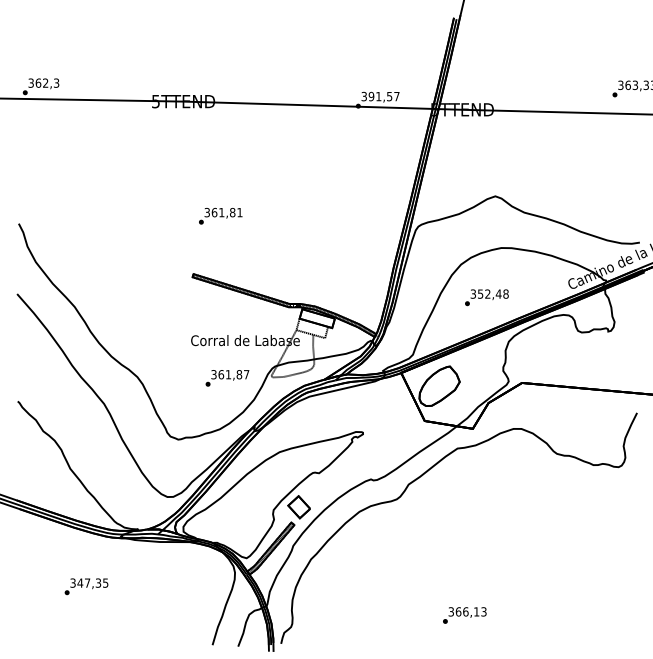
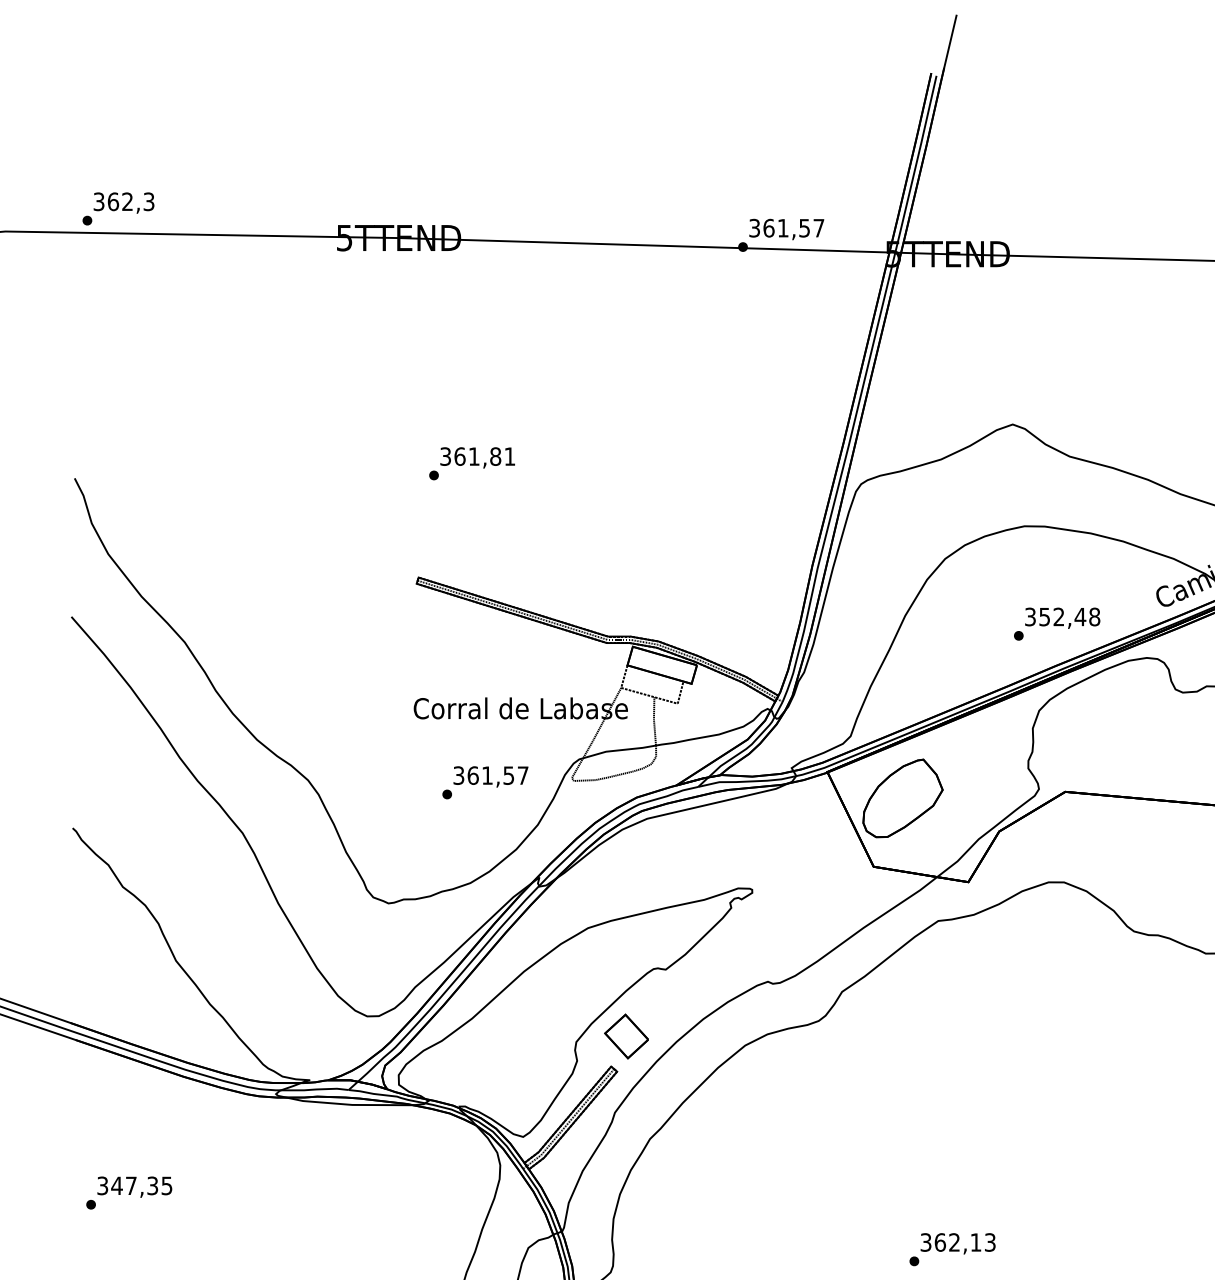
text: (371, 96) -> (768, 228), 391,57 -> 361,57
text: (486, 297) -> (1056, 623), moved
text: (239, 374) -> (509, 775), 361,87 -> 361,57
text: (86, 586) -> (129, 1192), moved
text: (465, 611) -> (953, 1241), 366,13 -> 362,13

